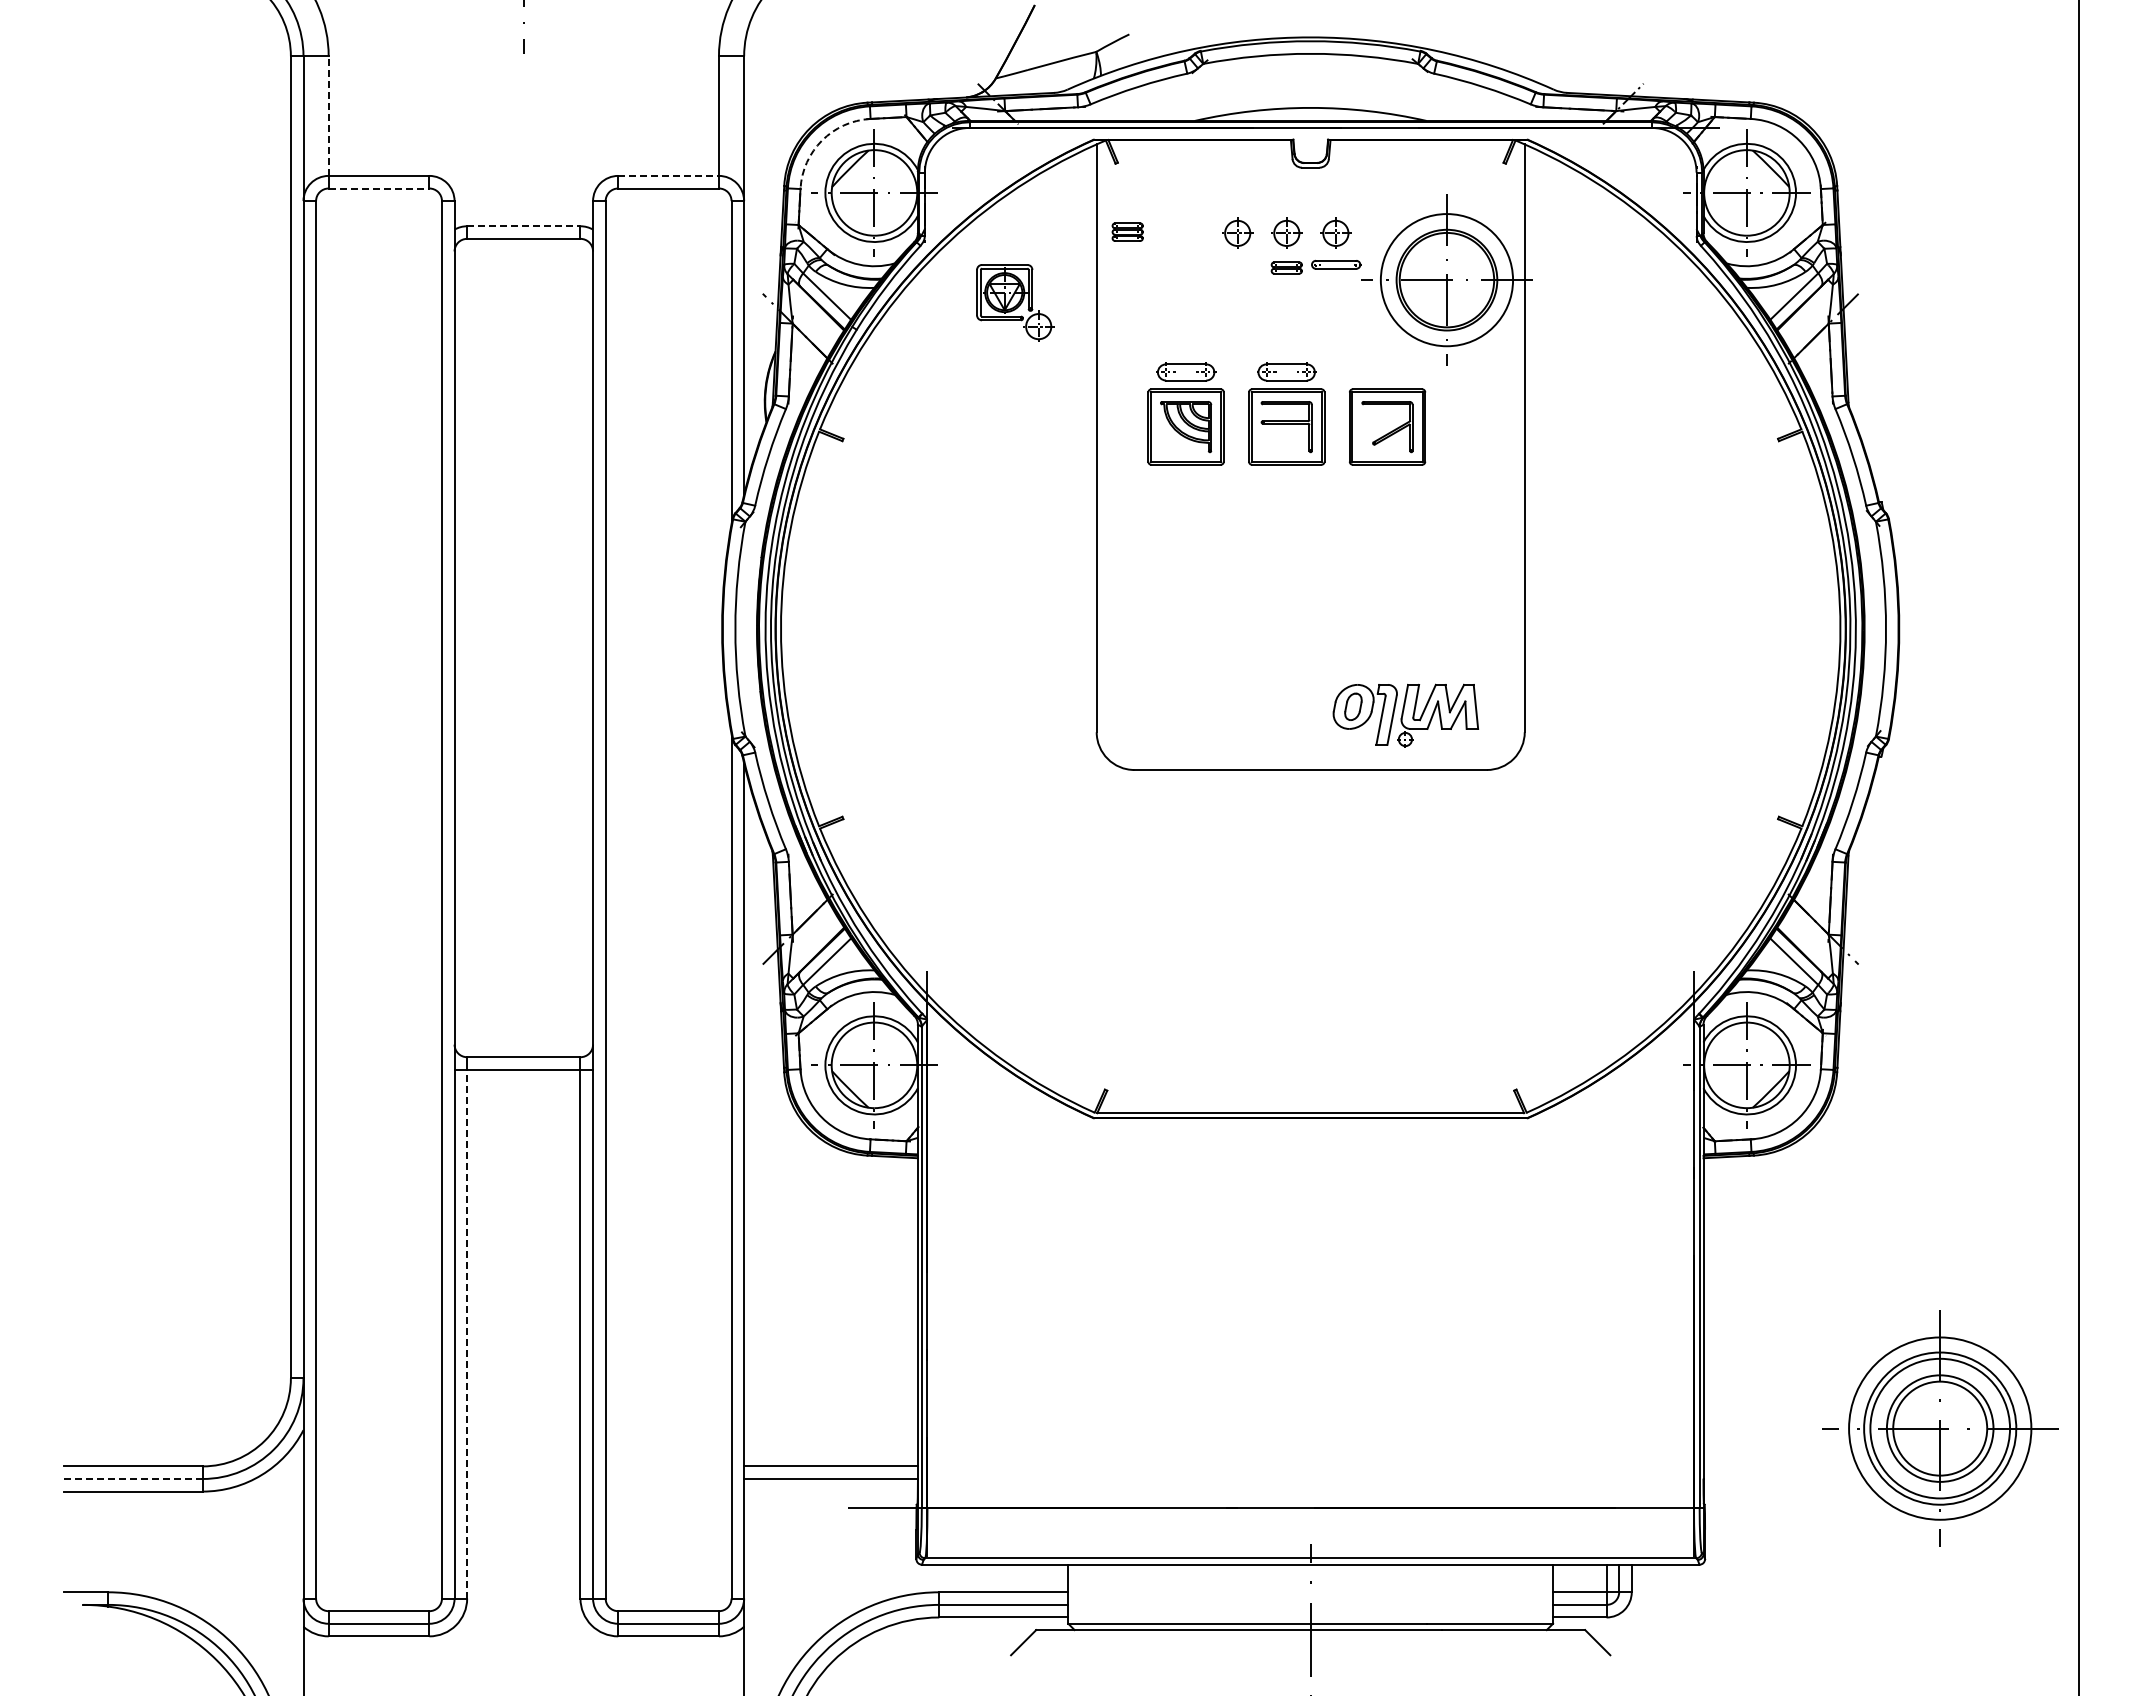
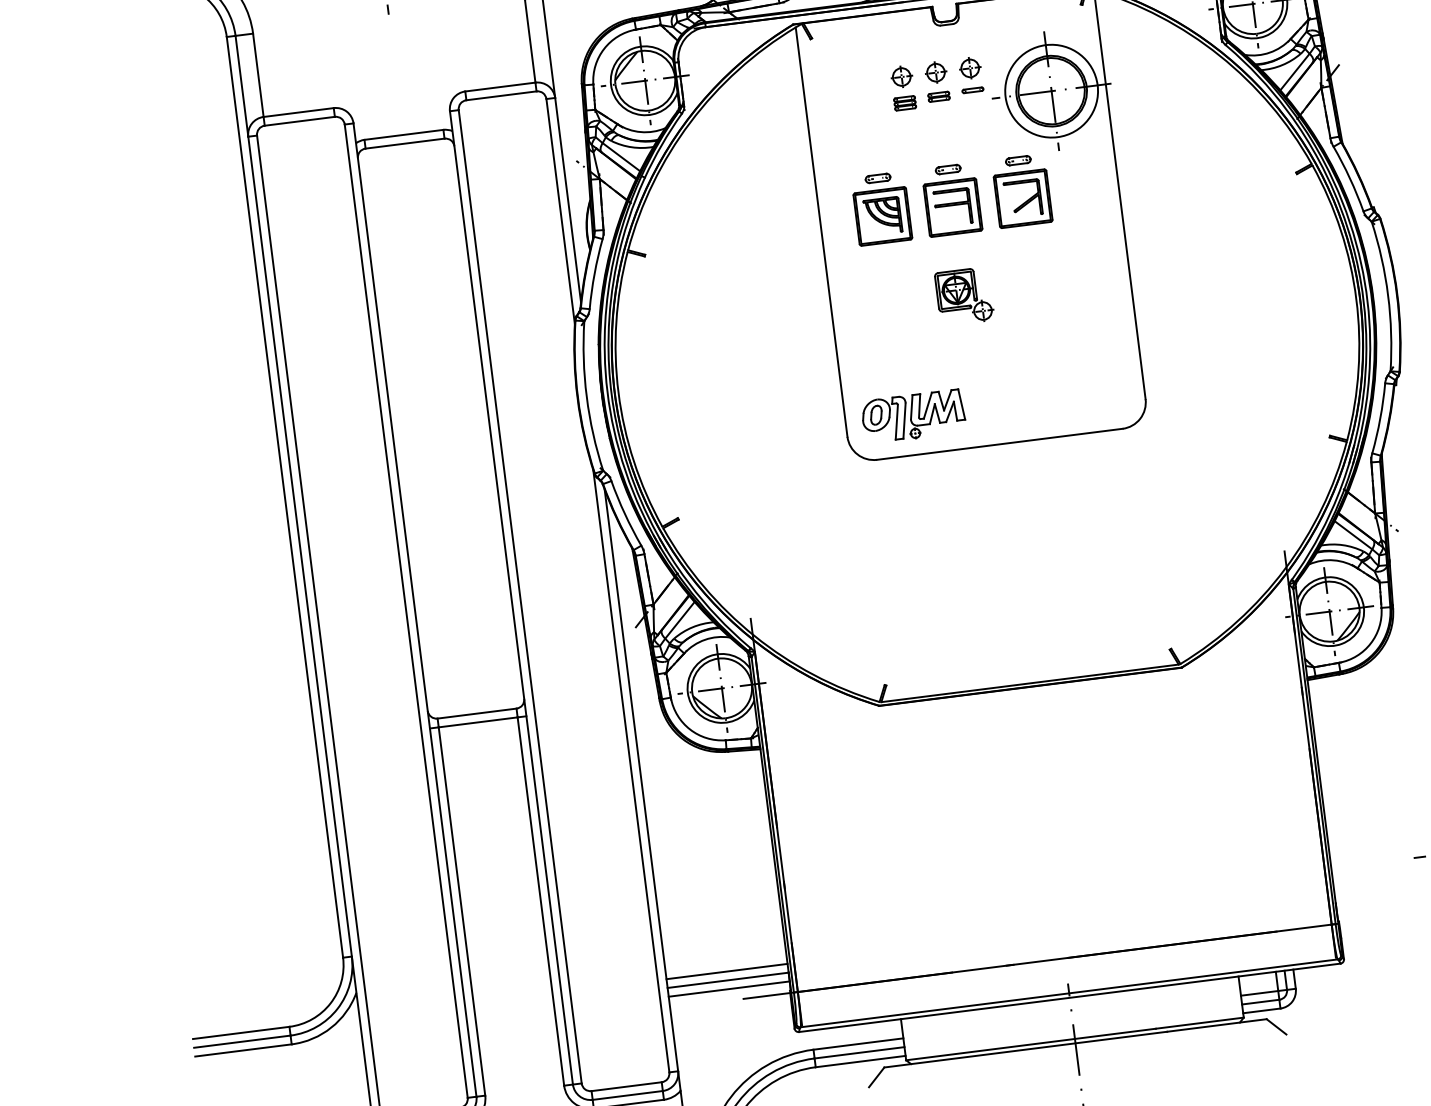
line: (328, 116) -> (258, 75), dashed -> solid
arc: (822, 140) -> (604, 48), dashed -> solid
line: (669, 175) -> (500, 86), dashed -> solid
line: (379, 188) -> (300, 121), dashed -> solid
line: (523, 226) -> (403, 135), dashed -> solid
part: (1127, 231) -> (904, 102), moved
part: (1335, 264) -> (972, 90), size x0.62
part: (1015, 302) -> (964, 296), moved
part: (1185, 372) -> (877, 178), size x0.62
part: (1286, 372) -> (948, 169), size x0.62
part: (1387, 372) -> (1018, 160), added
part: (1405, 715) -> (913, 416), moved
line: (467, 1333) -> (462, 910), dashed -> solid
line: (134, 1478) -> (242, 1041), dashed -> solid
line: (830, 1491) -> (728, 989), added

